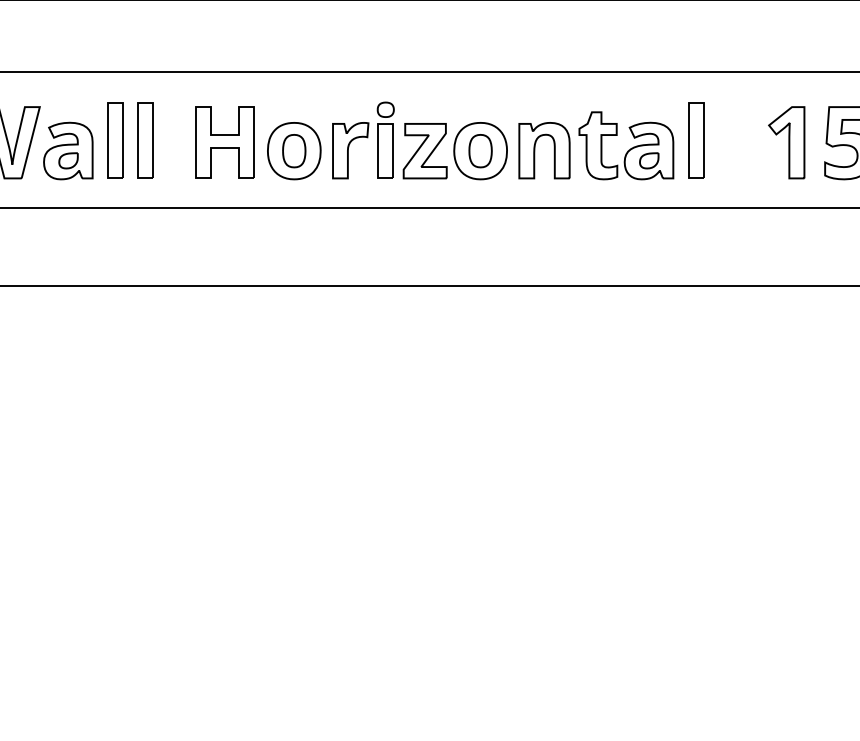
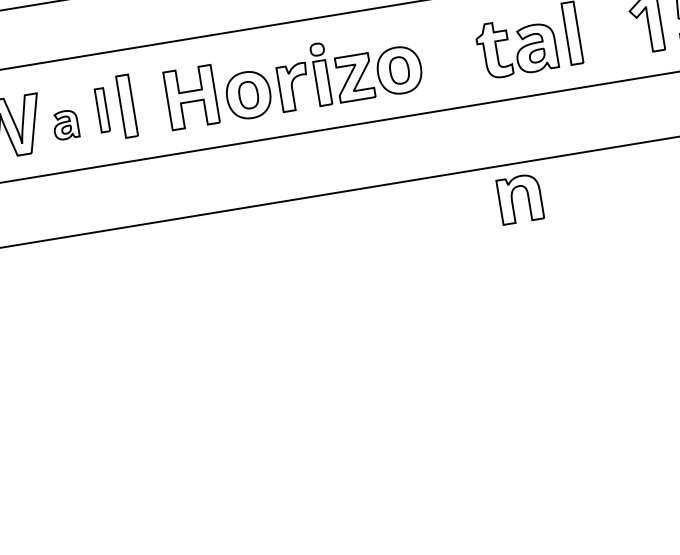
part: (115, 140) -> (102, 110), size x0.7
part: (68, 150) -> (65, 124), size x0.6
part: (535, 150) -> (512, 200), moved

